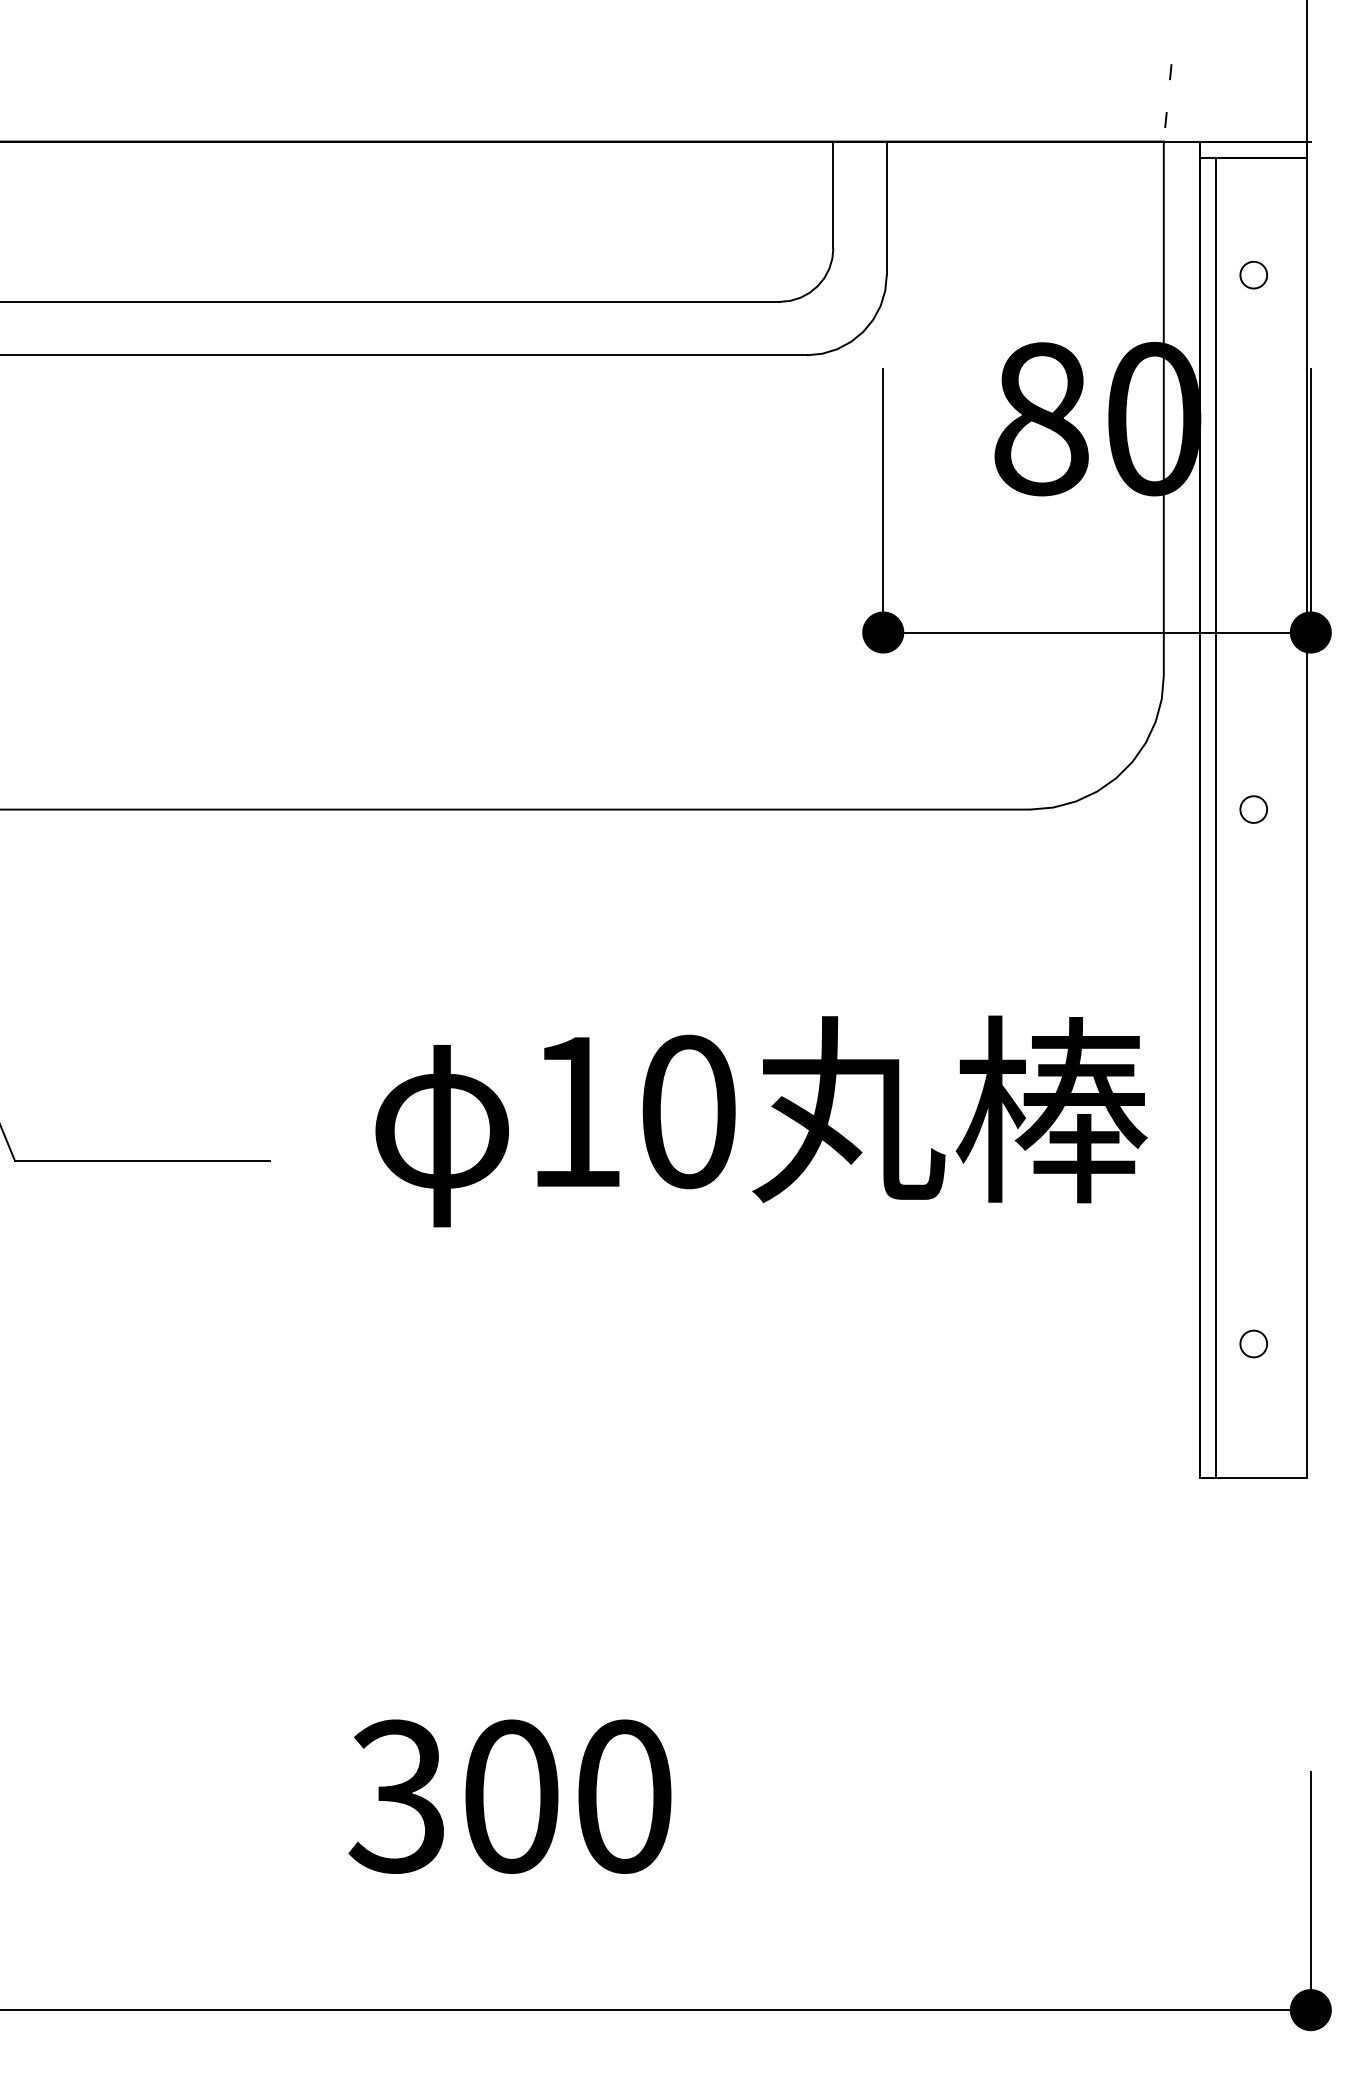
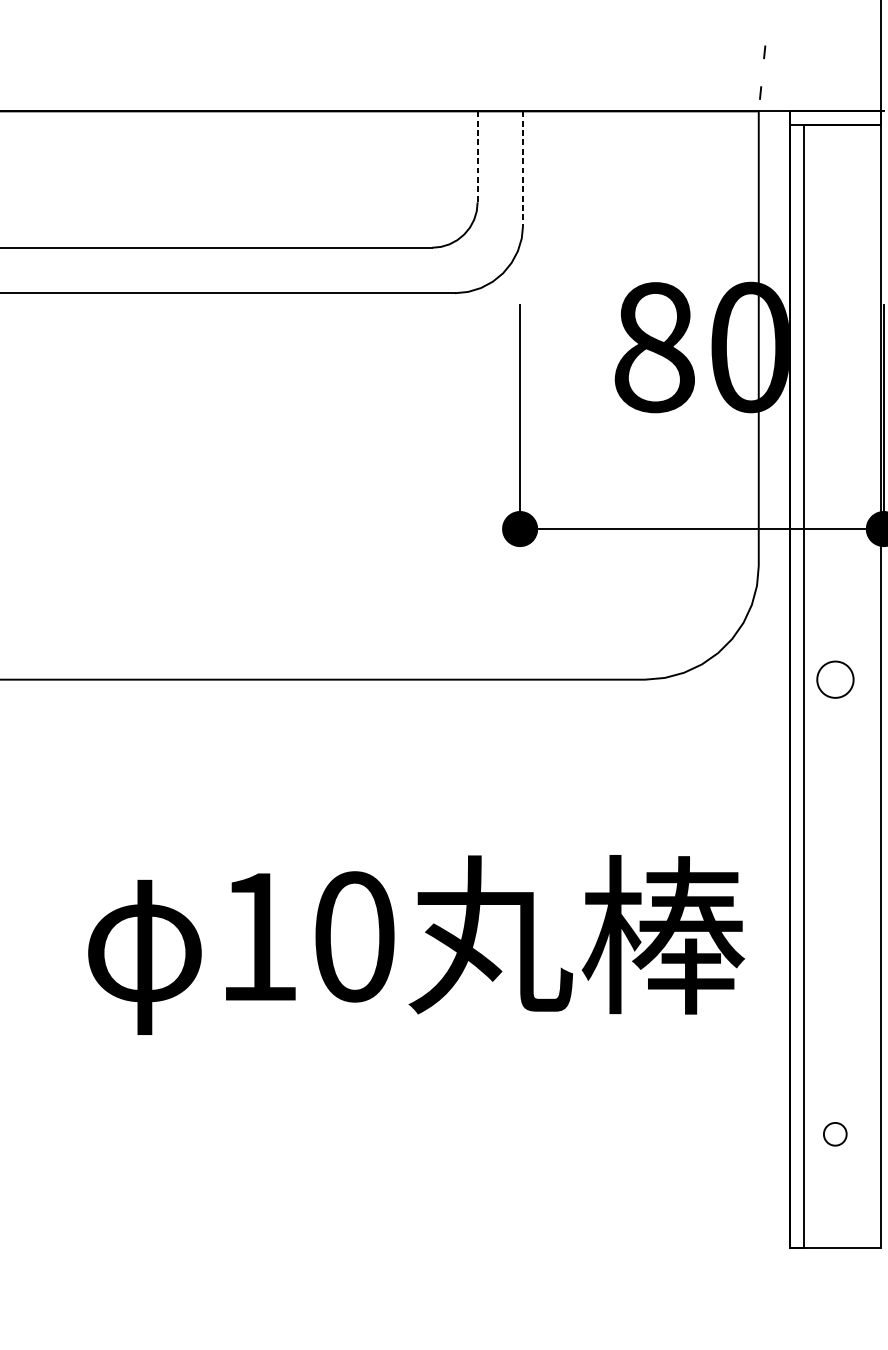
line: (833, 195) -> (477, 157), solid -> dashed
line: (886, 208) -> (522, 168), solid -> dashed
part: (1253, 274) -> (835, 224), removed
part: (1253, 809) -> (835, 679), size x1.6

